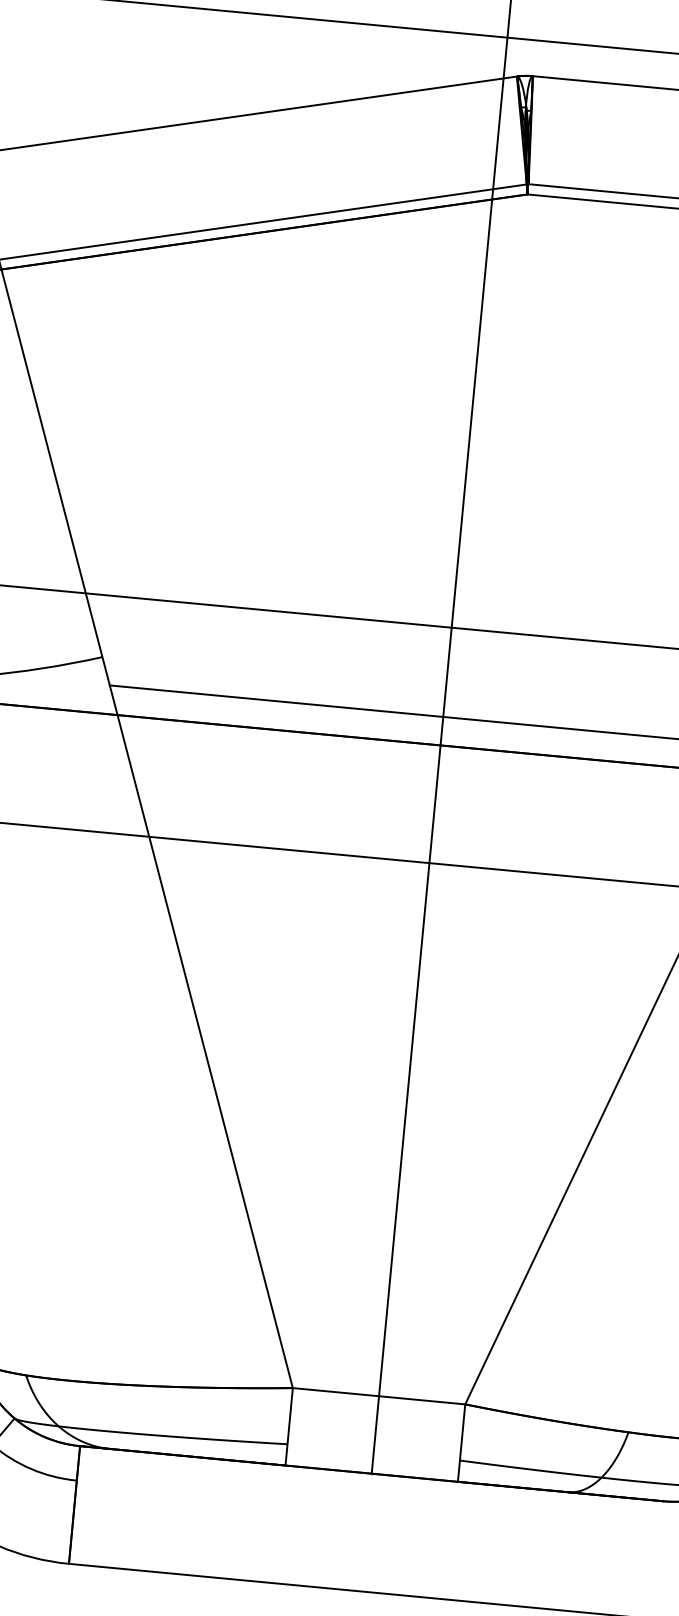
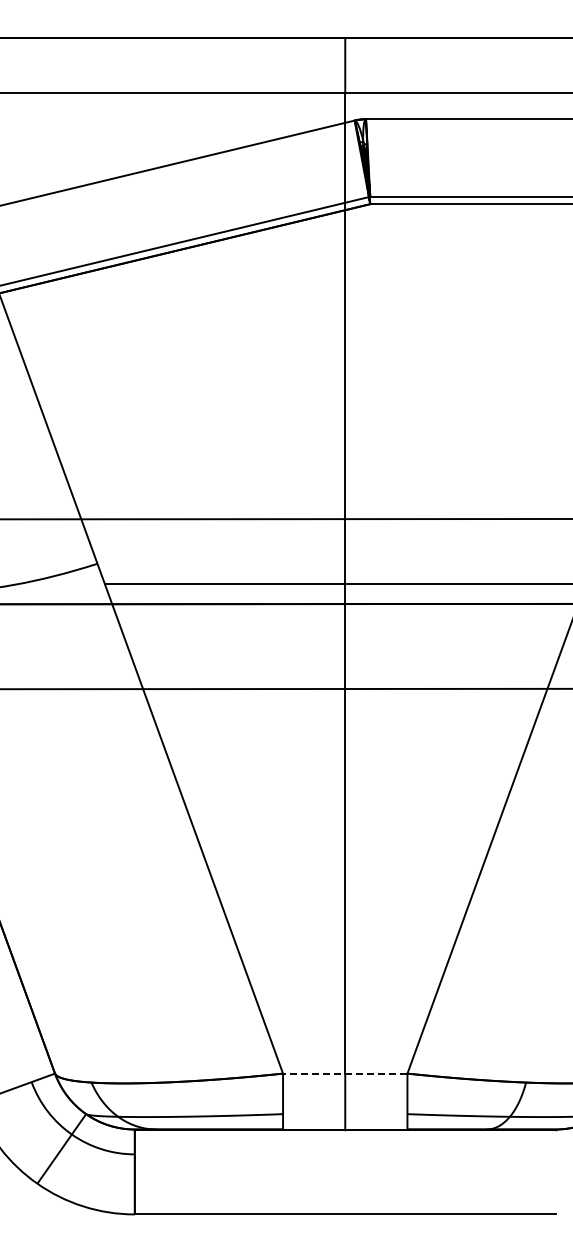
line: (378, 1395) -> (344, 1073), solid -> dashed

